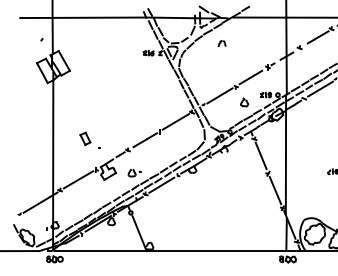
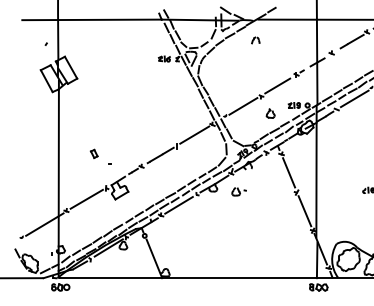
part: (221, 43) -> (255, 40), moved
part: (84, 138) -> (93, 153), size x0.6
part: (134, 172) -> (238, 191), moved

